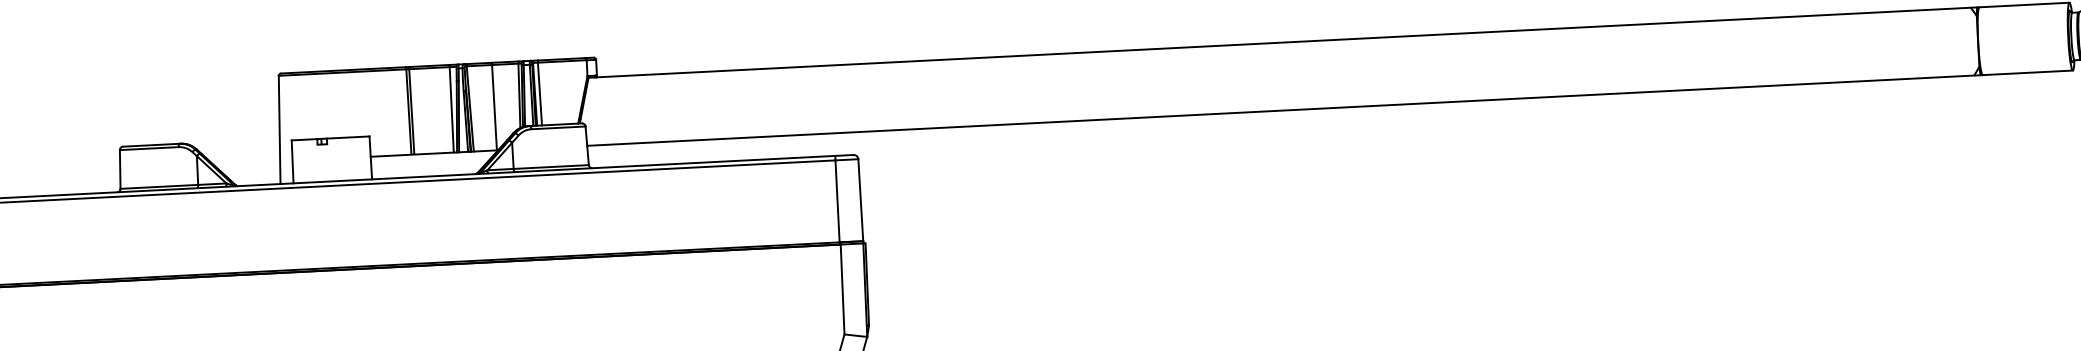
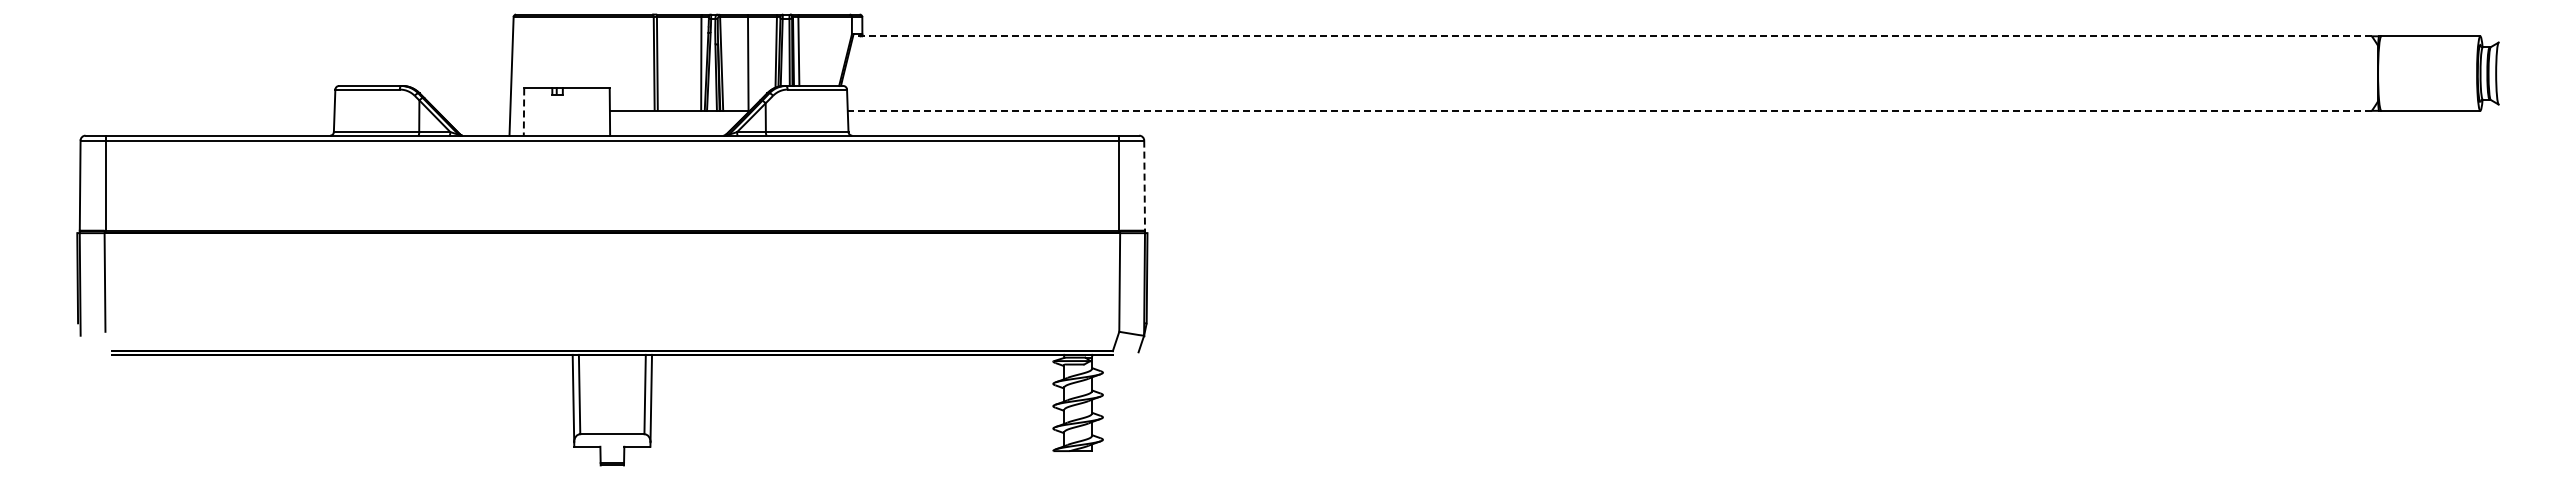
line: (1278, 42) -> (1611, 36), solid -> dashed
line: (1280, 110) -> (1609, 110), solid -> dashed
line: (293, 162) -> (524, 112), solid -> dashed
line: (860, 201) -> (1144, 186), solid -> dashed

